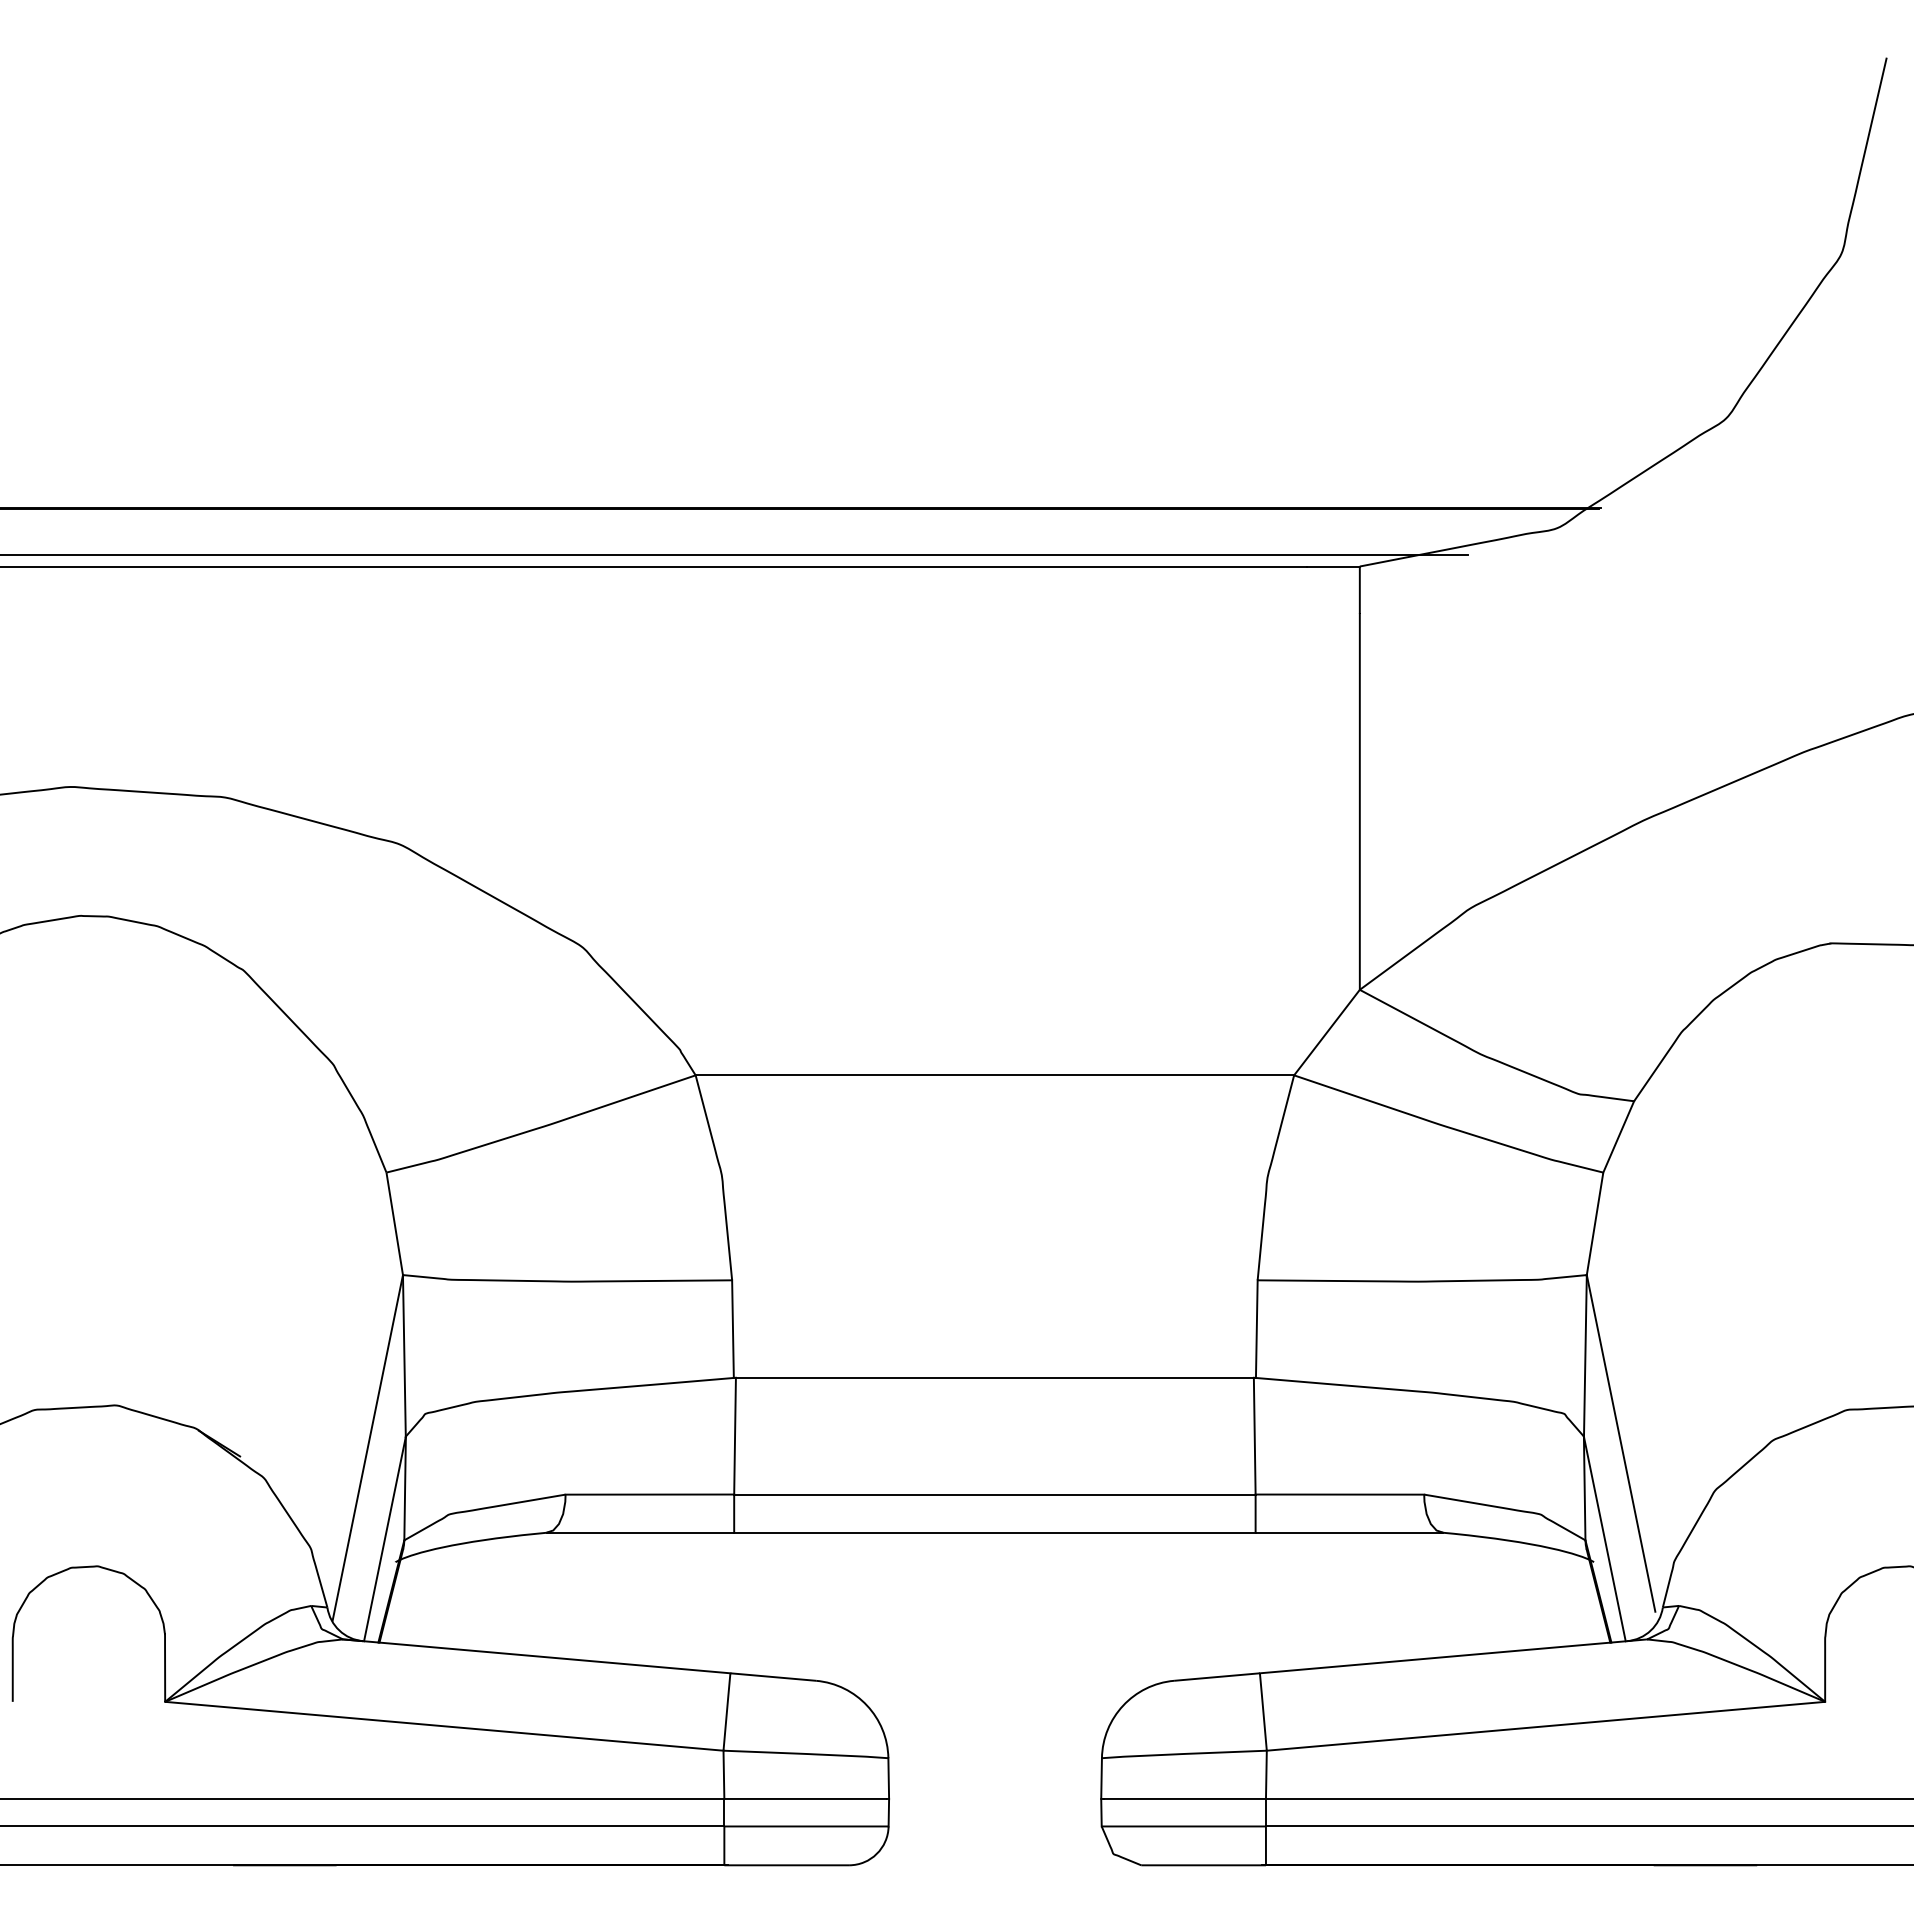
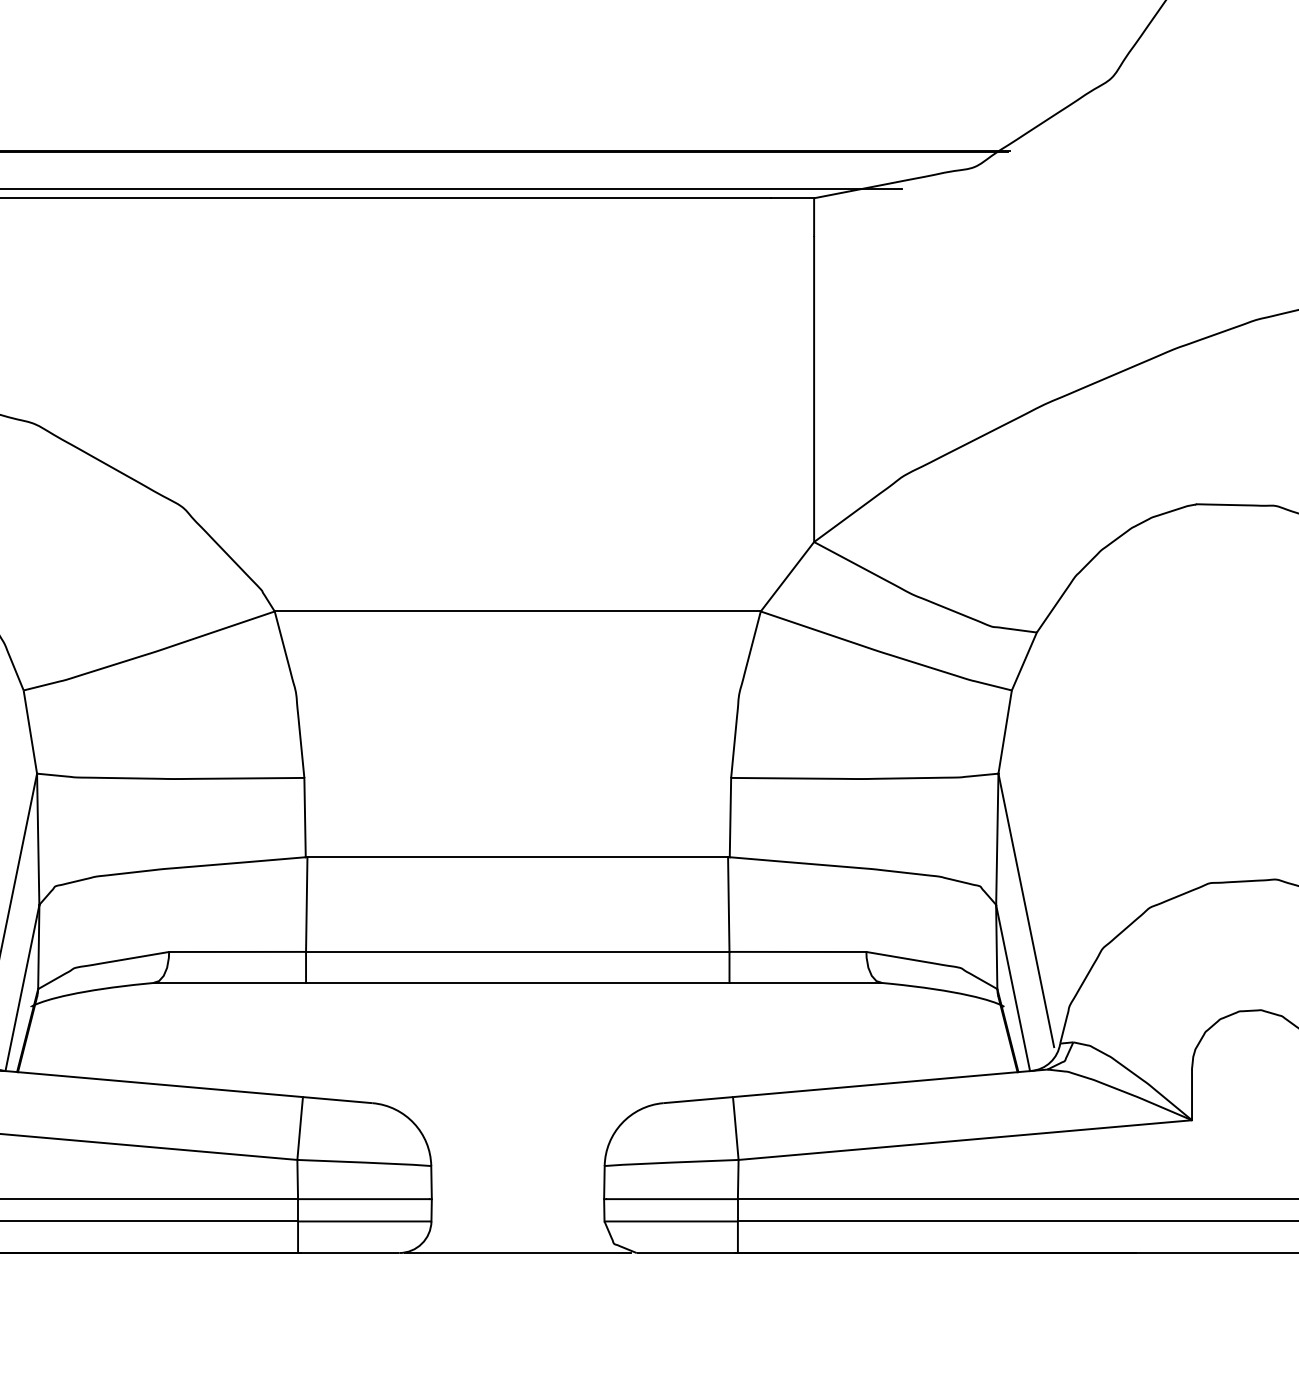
line: (994, 1864) -> (517, 1252), added

